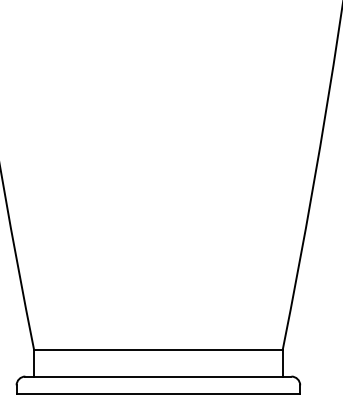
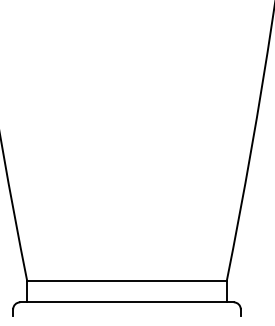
line: (157, 394) -> (126, 316), removed

